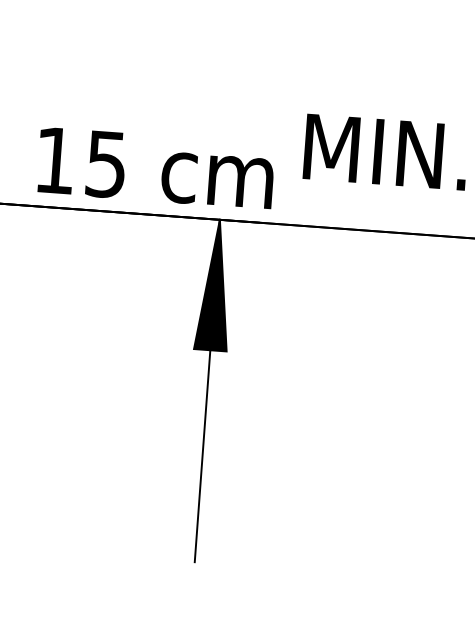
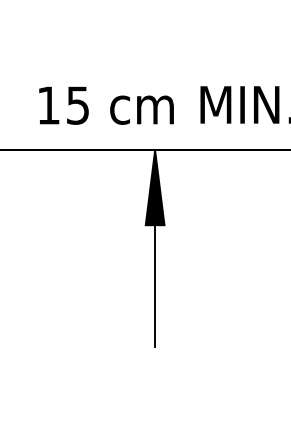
text: (155, 167) -> (106, 105), moved

